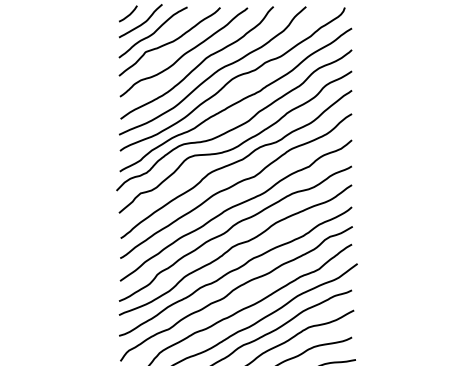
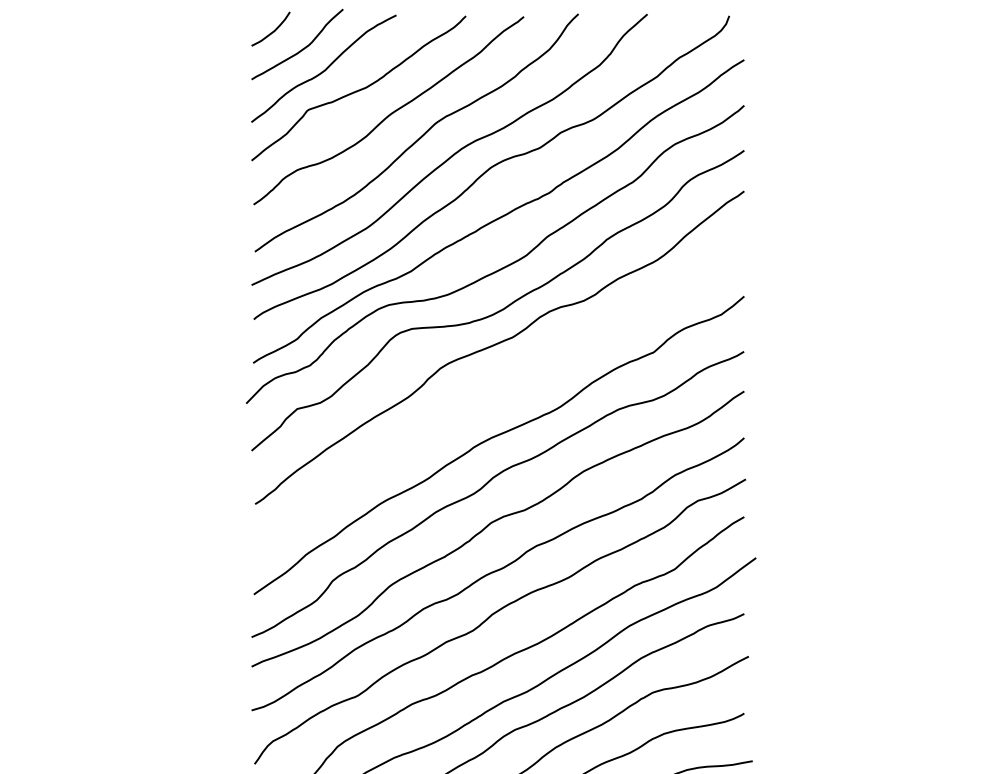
curve: (236, 184) -> (500, 390), removed

